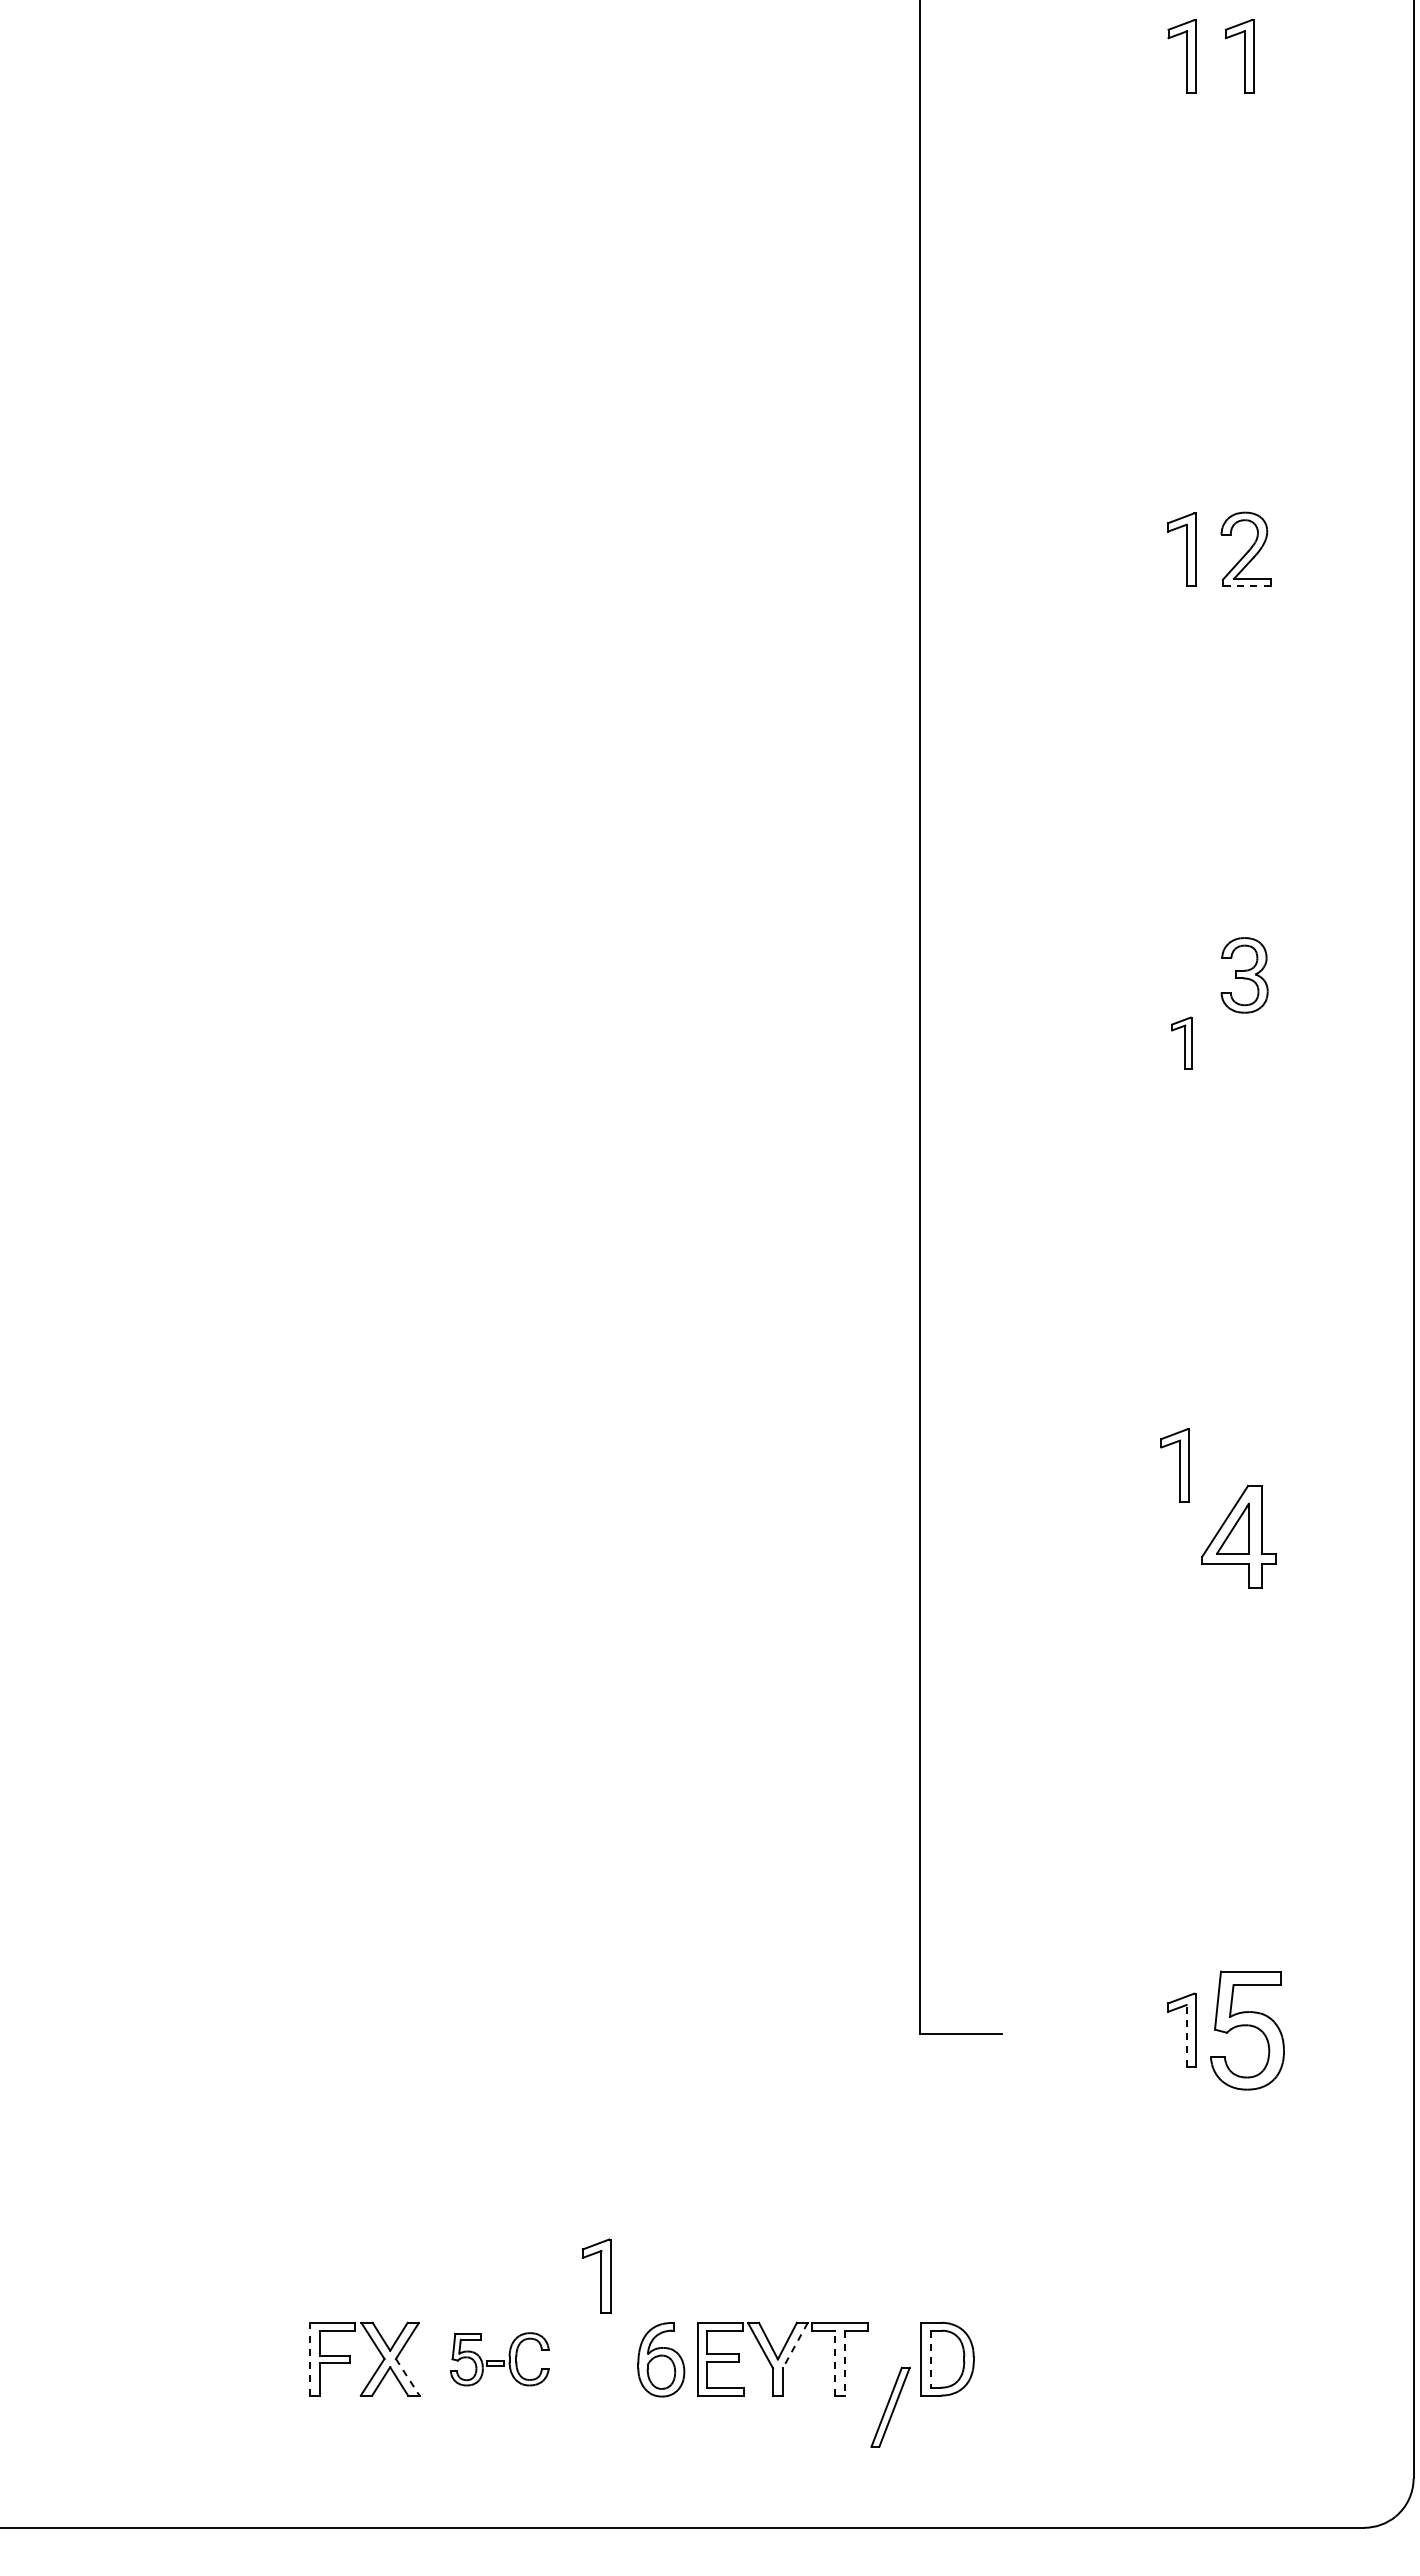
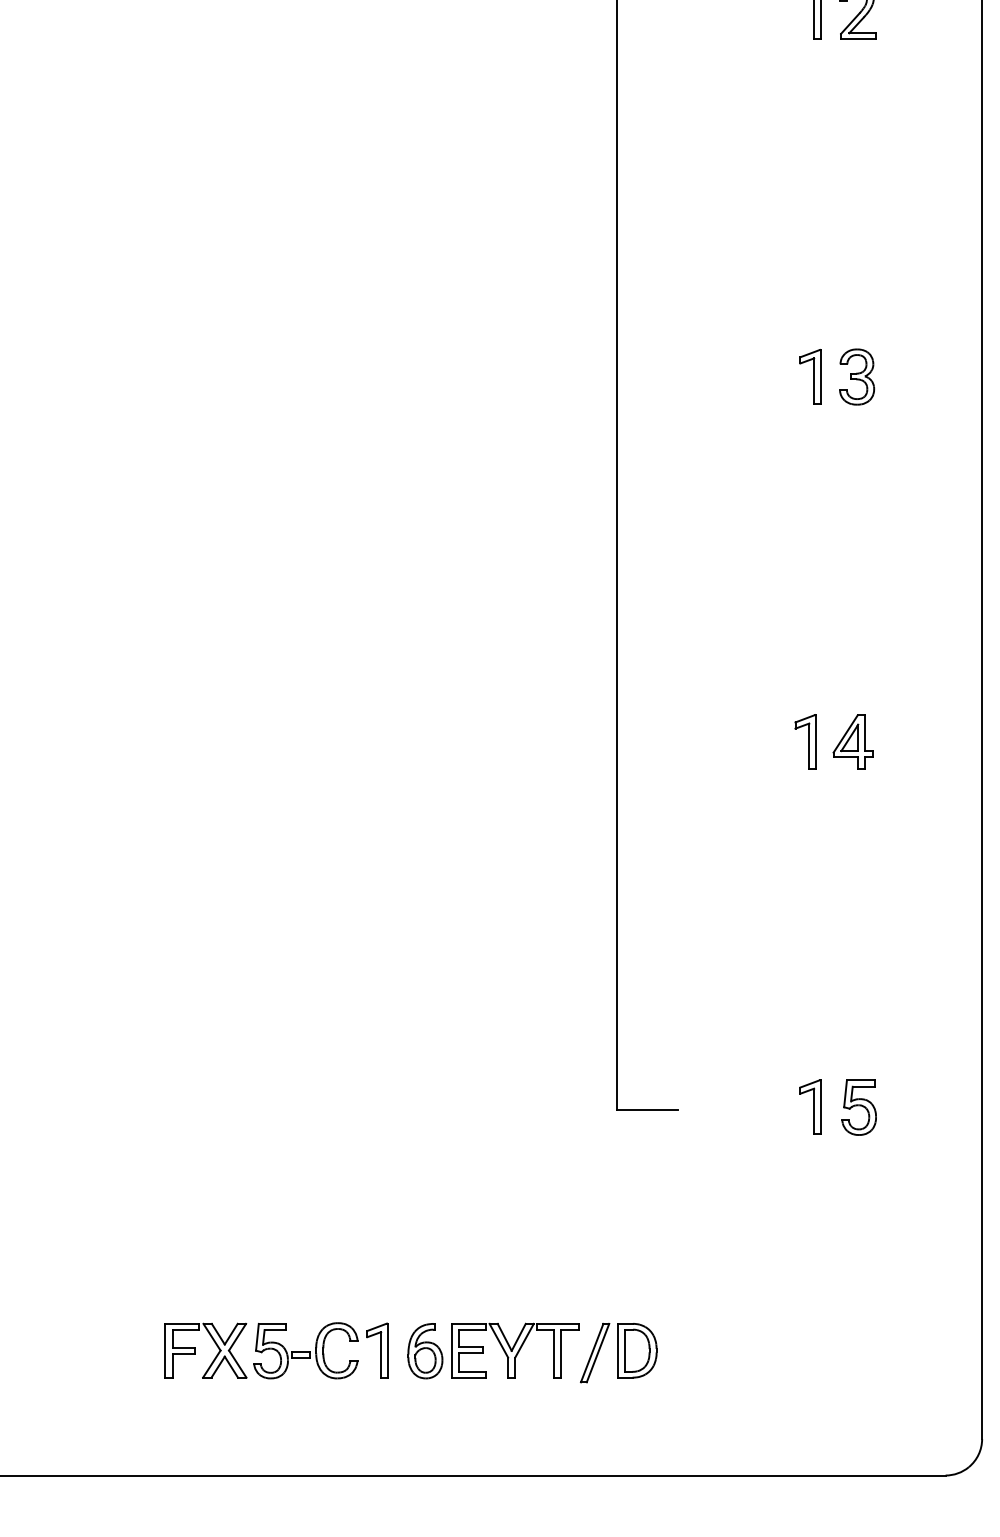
line: (1246, 586) -> (858, 38), dashed -> solid
part: (1244, 975) -> (856, 377), moved
part: (1181, 1042) -> (810, 376), size x1.43
part: (1174, 1465) -> (805, 741), moved
part: (1239, 1536) -> (853, 741), size x0.71
part: (1247, 2030) -> (859, 1107), size x0.62
line: (1186, 2035) -> (814, 1111), dashed -> solid
part: (596, 2275) -> (377, 1350), moved
line: (795, 2345) -> (524, 1340), dashed -> solid
line: (309, 2358) -> (165, 1350), dashed -> solid
part: (499, 2359) -> (305, 1350), size x1.43
line: (930, 2359) -> (624, 1350), dashed -> solid
line: (835, 2362) -> (554, 1353), dashed -> solid
line: (844, 2363) -> (560, 1353), dashed -> solid
line: (407, 2377) -> (237, 1364), dashed -> solid
part: (890, 2406) -> (595, 1352), moved

